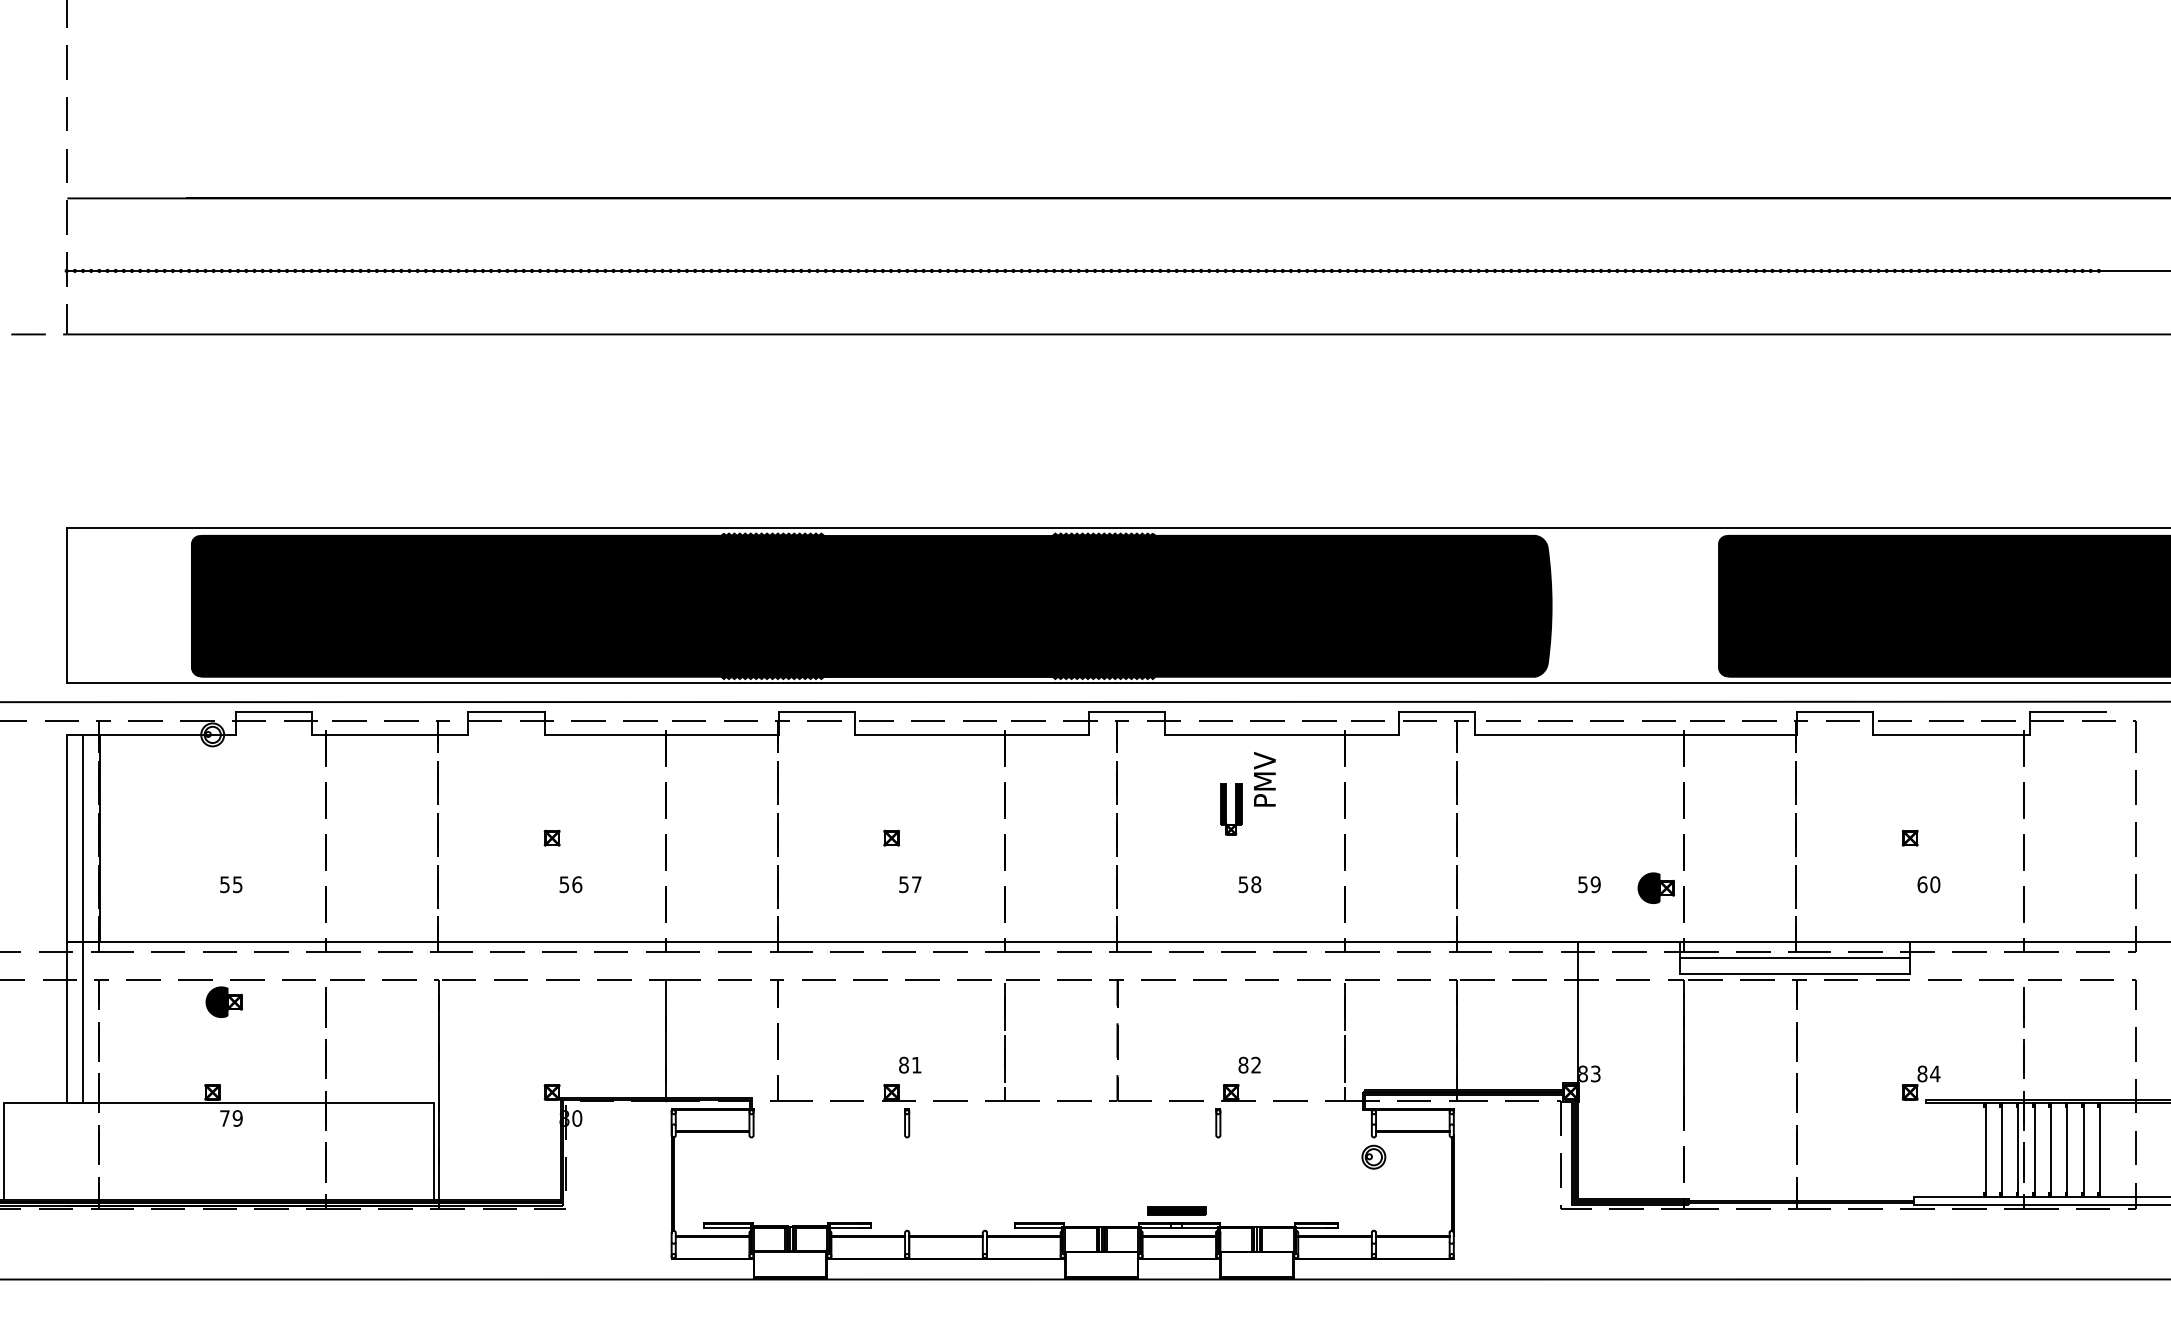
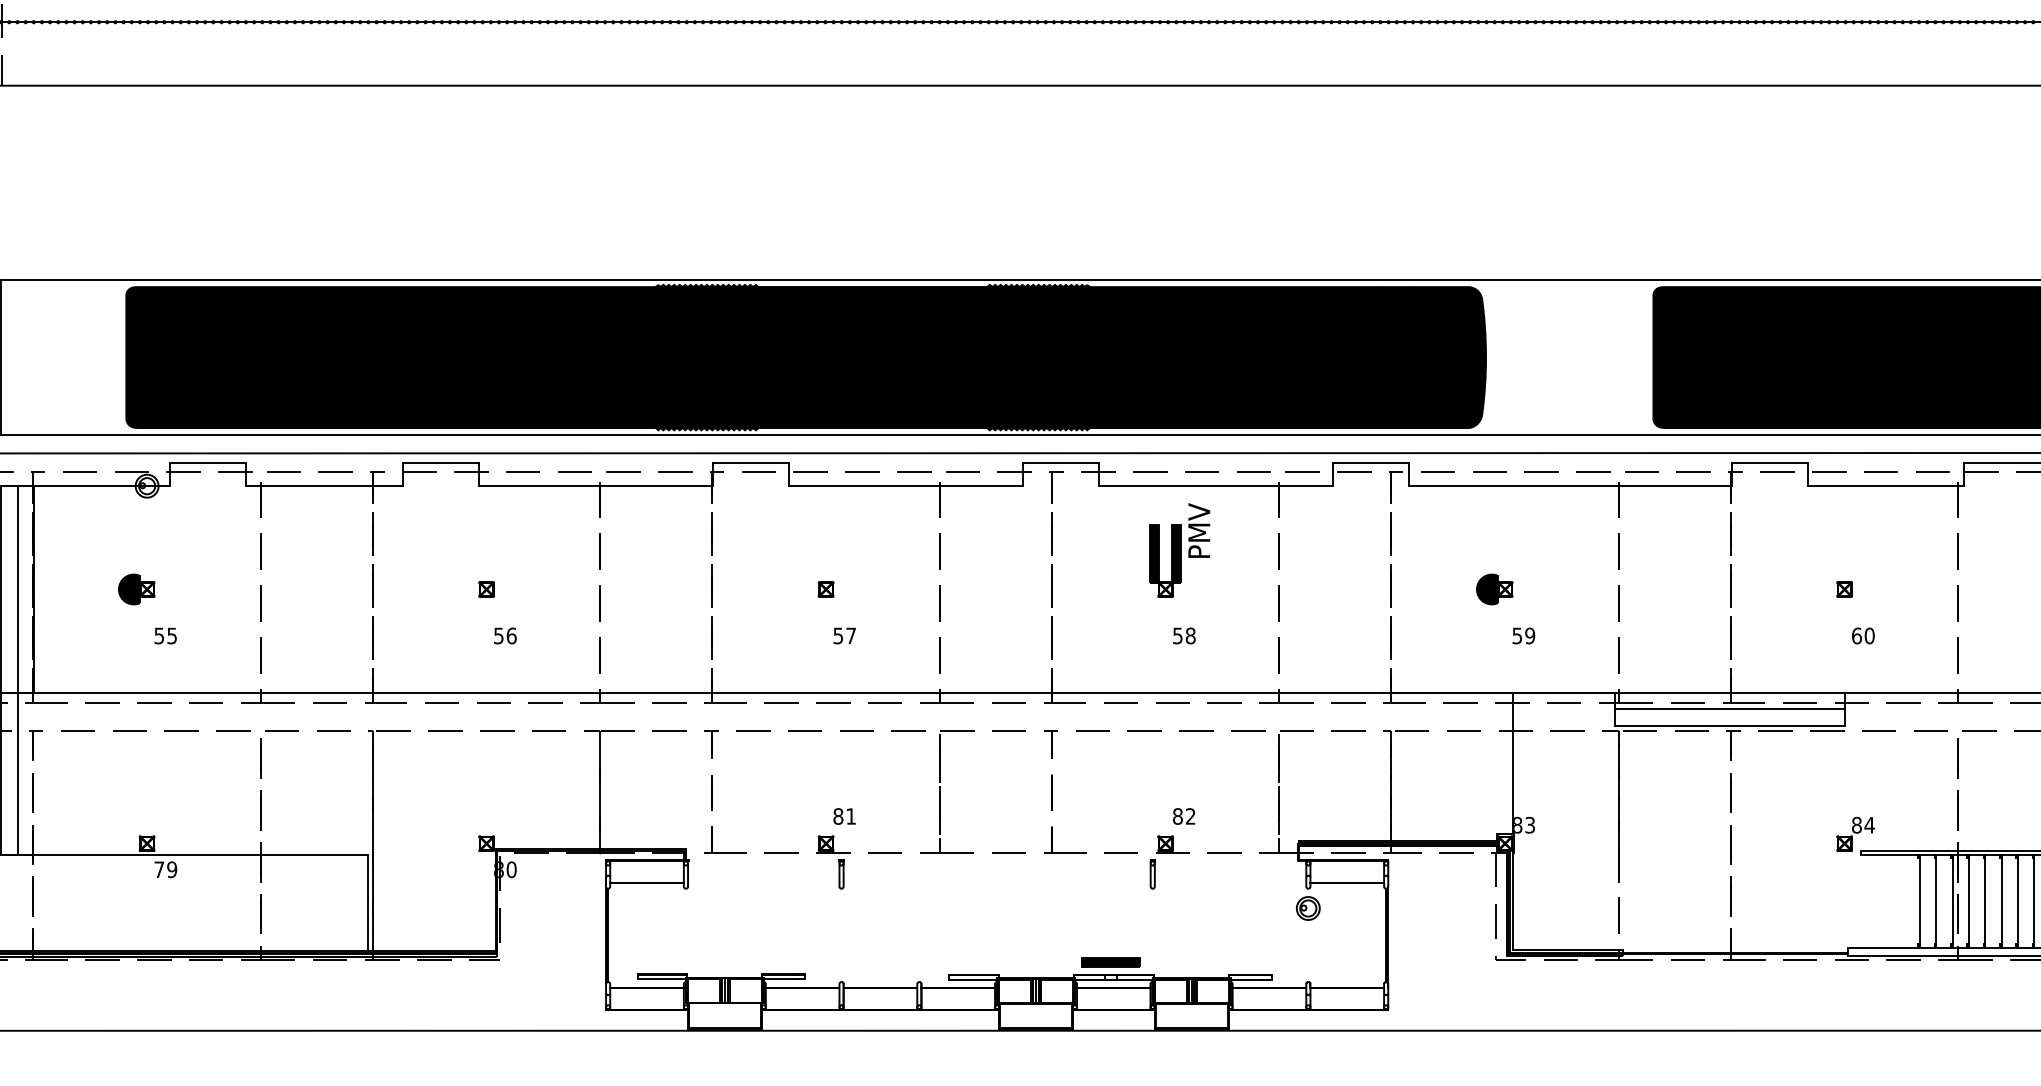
part: (1230, 809) -> (1164, 560), size x1.43
part: (1656, 887) -> (1494, 588), moved
part: (223, 1001) -> (135, 588), moved

